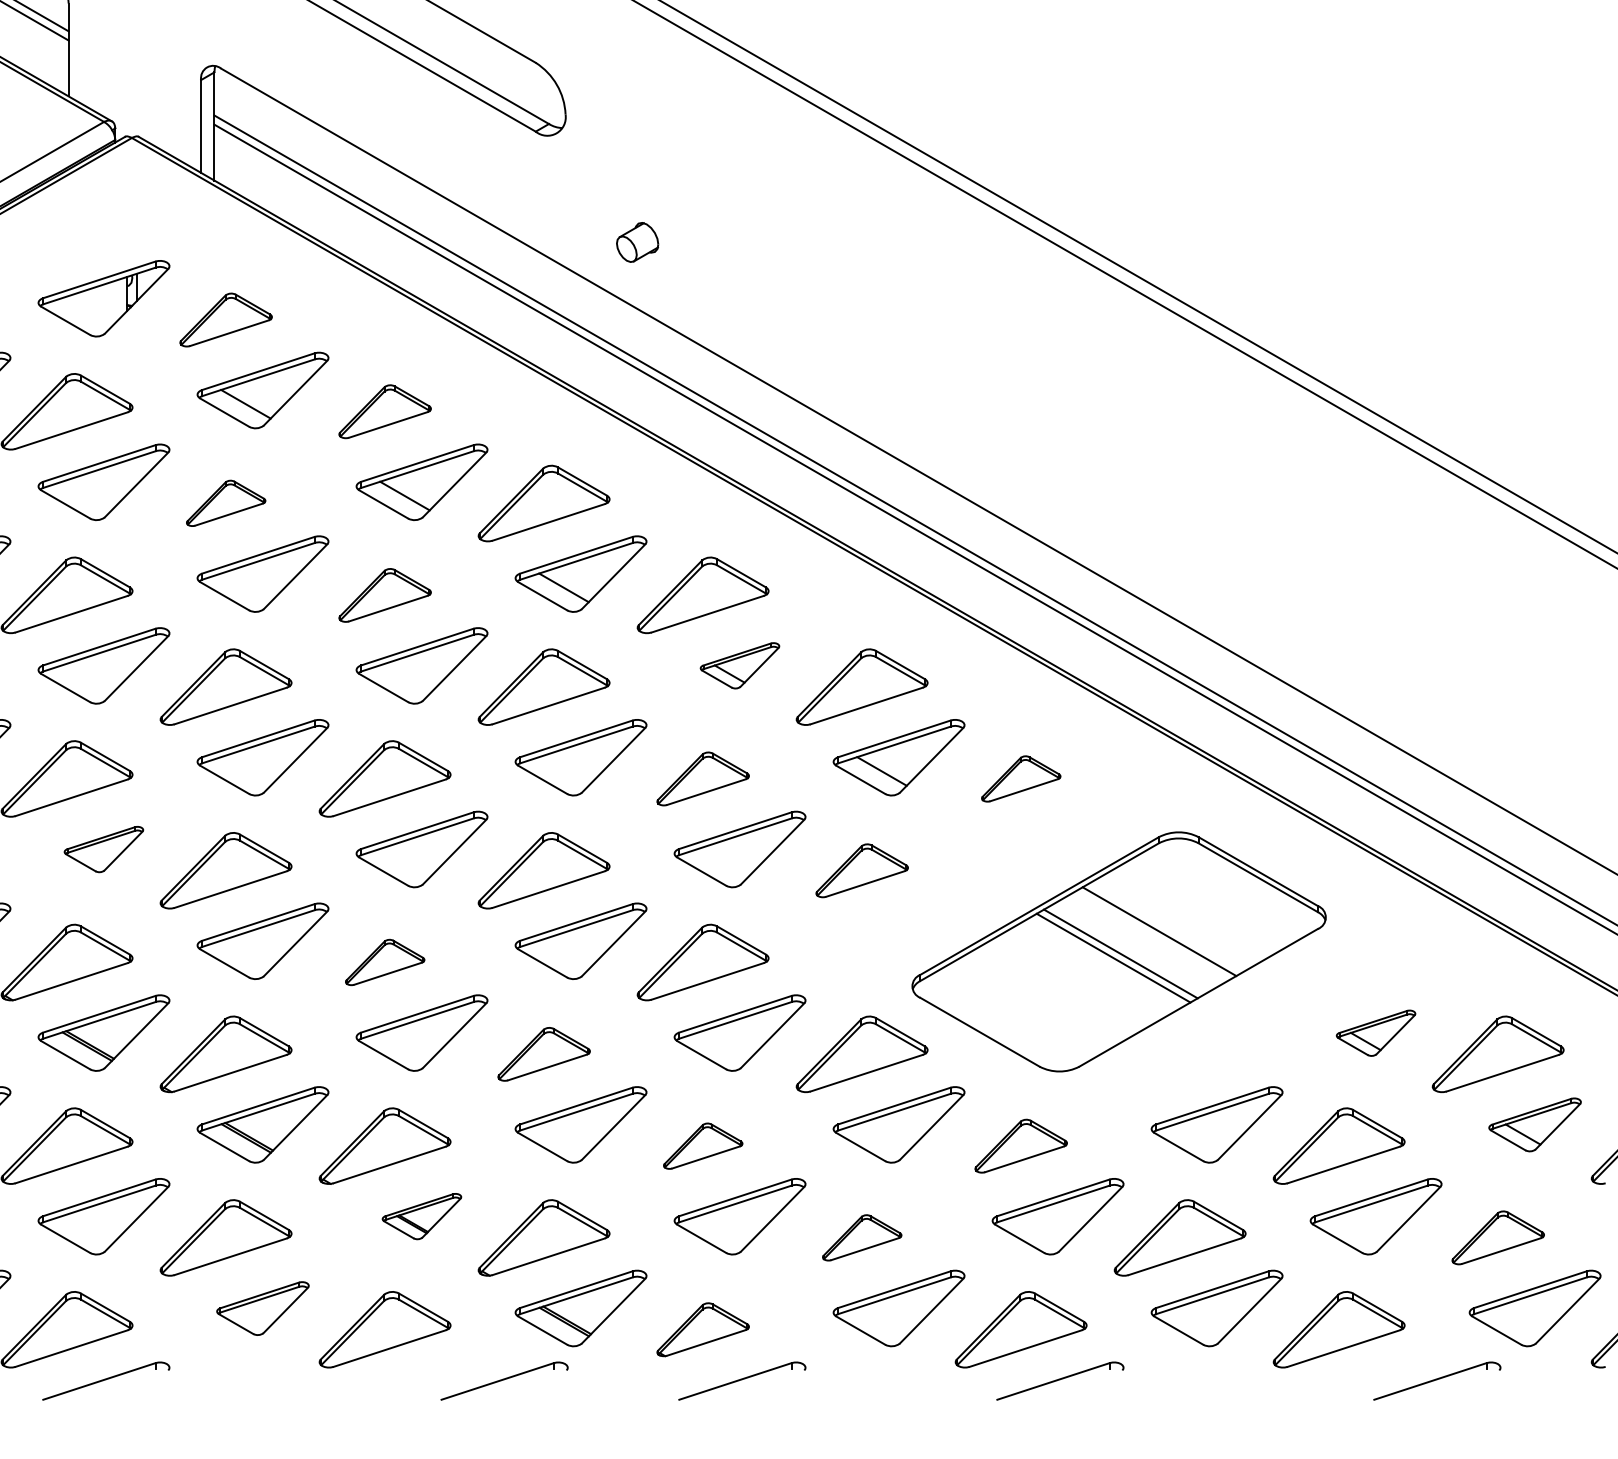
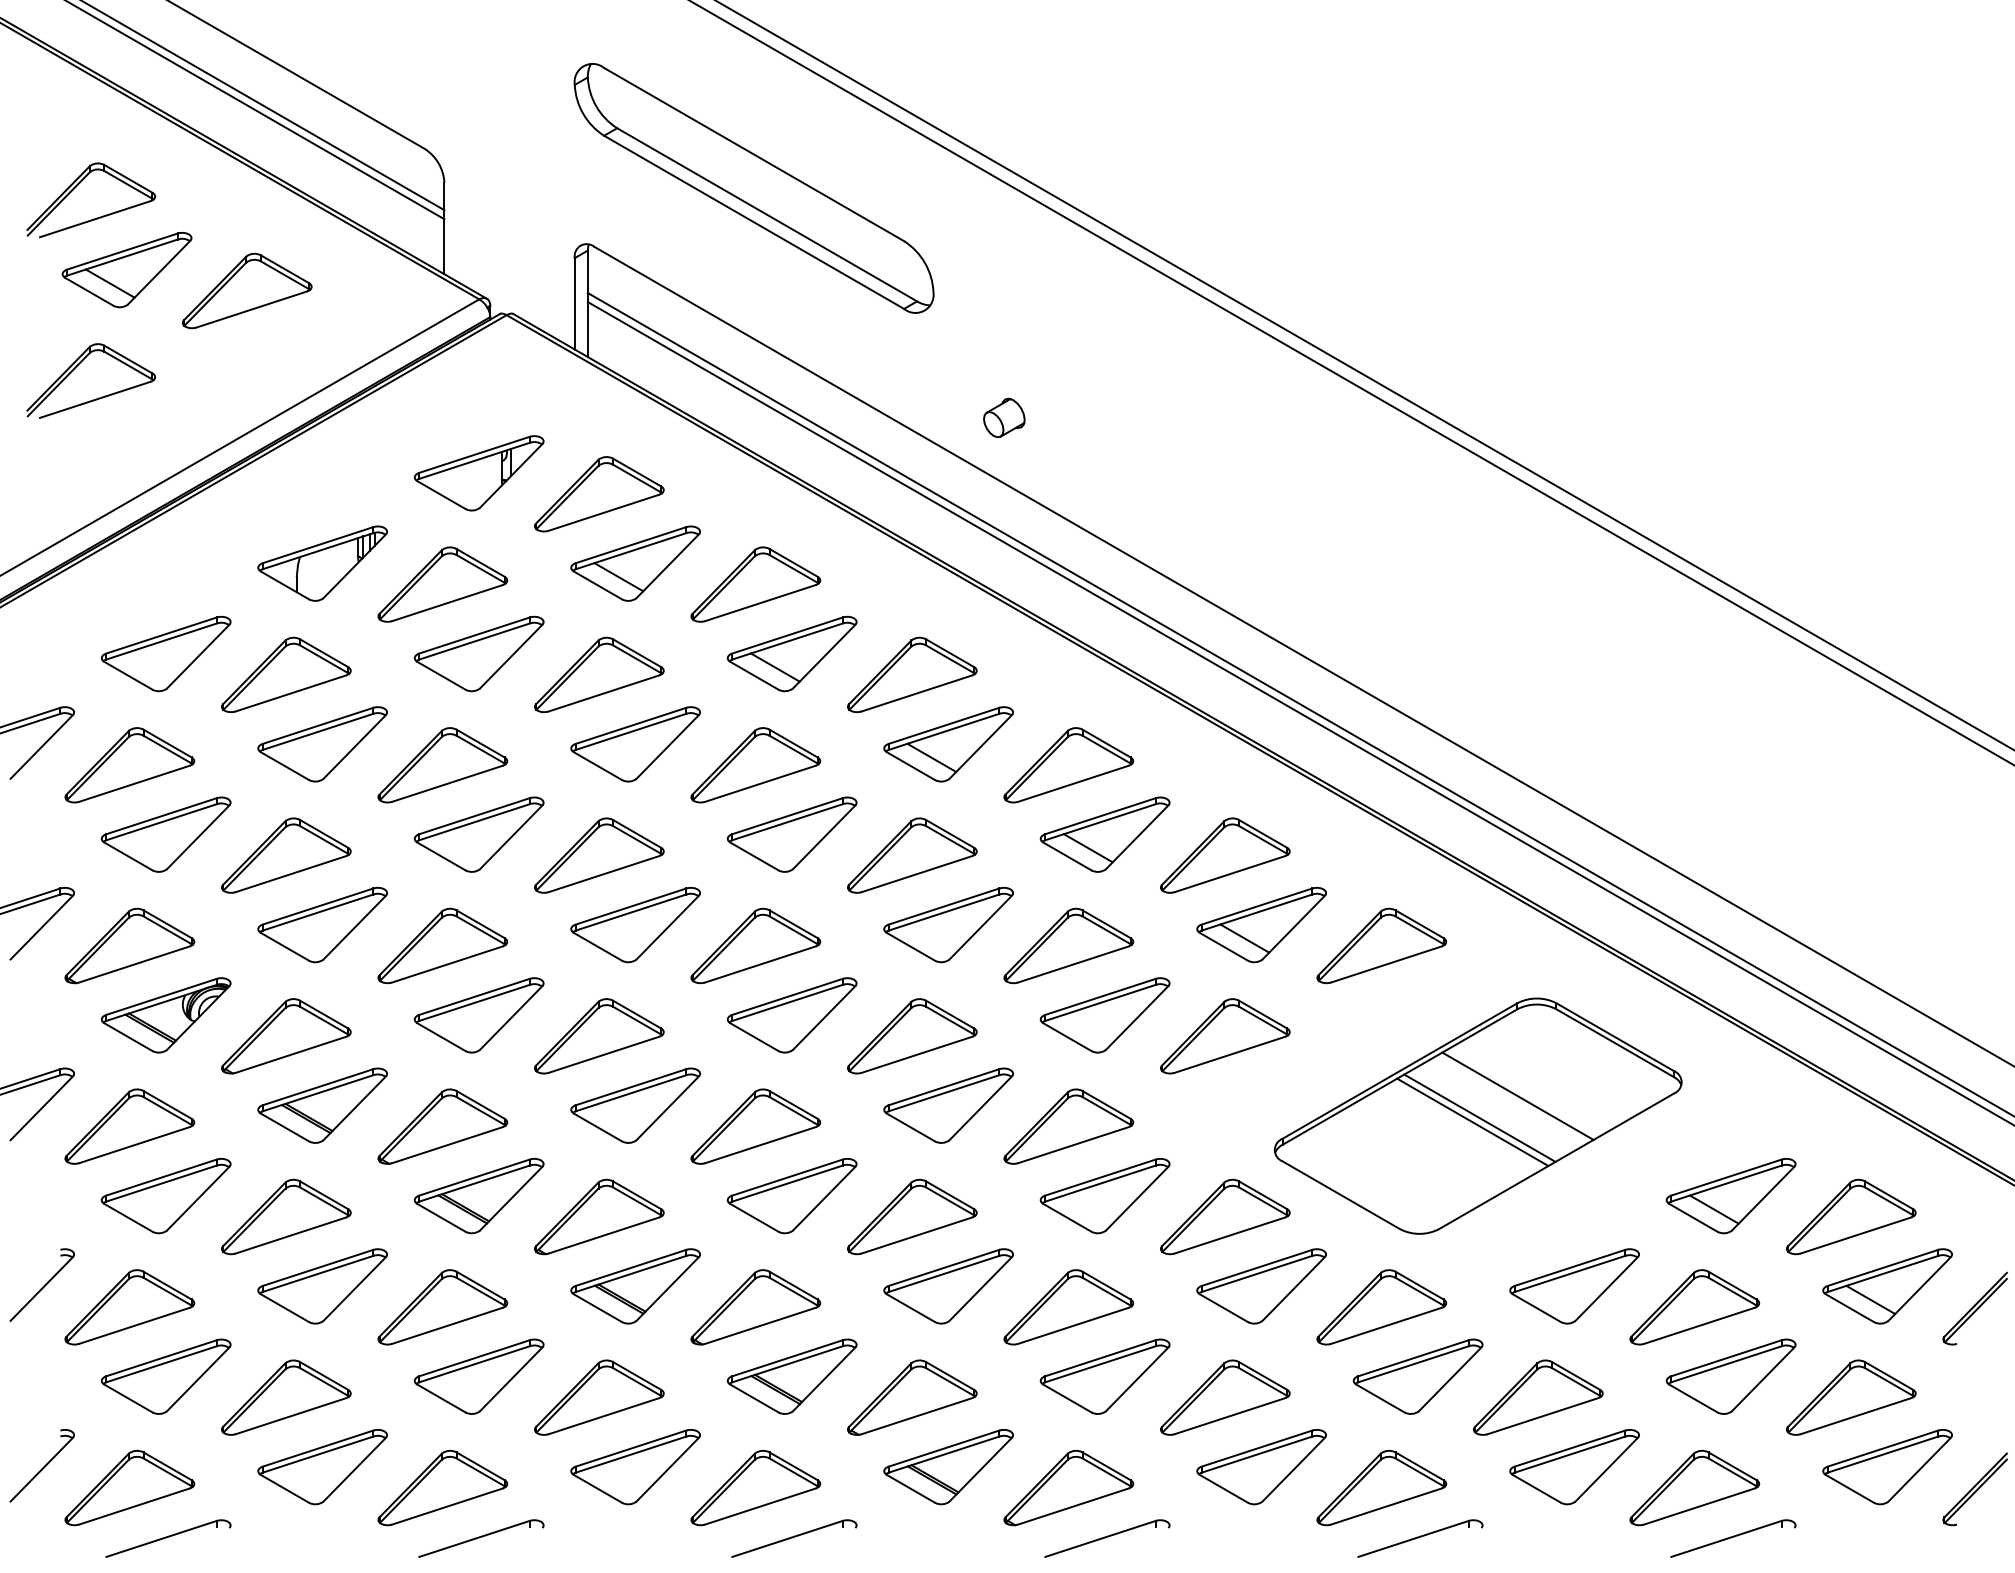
part: (226, 320) -> (599, 494), size x1.43
part: (384, 411) -> (755, 584), size x1.43
part: (226, 503) -> (599, 674), size x1.67
part: (384, 595) -> (755, 765), size x1.43
part: (739, 665) -> (1104, 834), size x1.67
part: (702, 778) -> (1068, 945), size x1.43
part: (1020, 778) -> (1381, 945), size x1.67
part: (103, 849) -> (478, 1015), size x1.67
part: (862, 870) -> (1225, 1036), size x1.43
part: (384, 962) -> (755, 1126), size x1.67
part: (1375, 1033) -> (1730, 1196), size x1.67
part: (544, 1053) -> (912, 1216), size x1.43
part: (1535, 1124) -> (1887, 1286), size x1.43
part: (702, 1146) -> (1068, 1307), size x1.67
part: (1020, 1146) -> (1381, 1307), size x1.43
part: (421, 1216) -> (791, 1376), size x1.67
part: (862, 1237) -> (1225, 1397), size x1.67
part: (1498, 1237) -> (1851, 1397), size x1.43
part: (262, 1308) -> (635, 1467), size x1.43
part: (702, 1329) -> (1068, 1487), size x1.43
part: (504, 1381) -> (794, 1538), moved
part: (1437, 1381) -> (1733, 1538), moved

